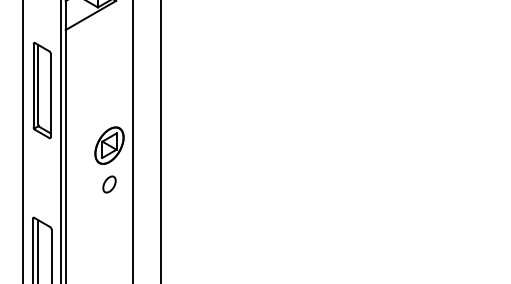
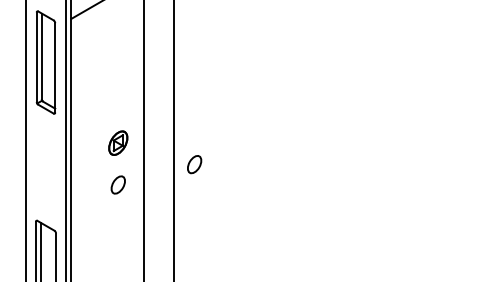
part: (41, 90) -> (45, 62), moved
part: (109, 145) -> (118, 143), size x0.6
part: (180, 165) -> (194, 164), added

